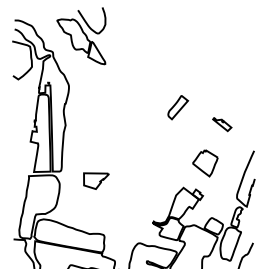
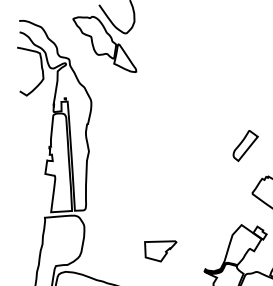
part: (178, 107) -> (246, 145), moved
part: (96, 180) -> (161, 250), moved

